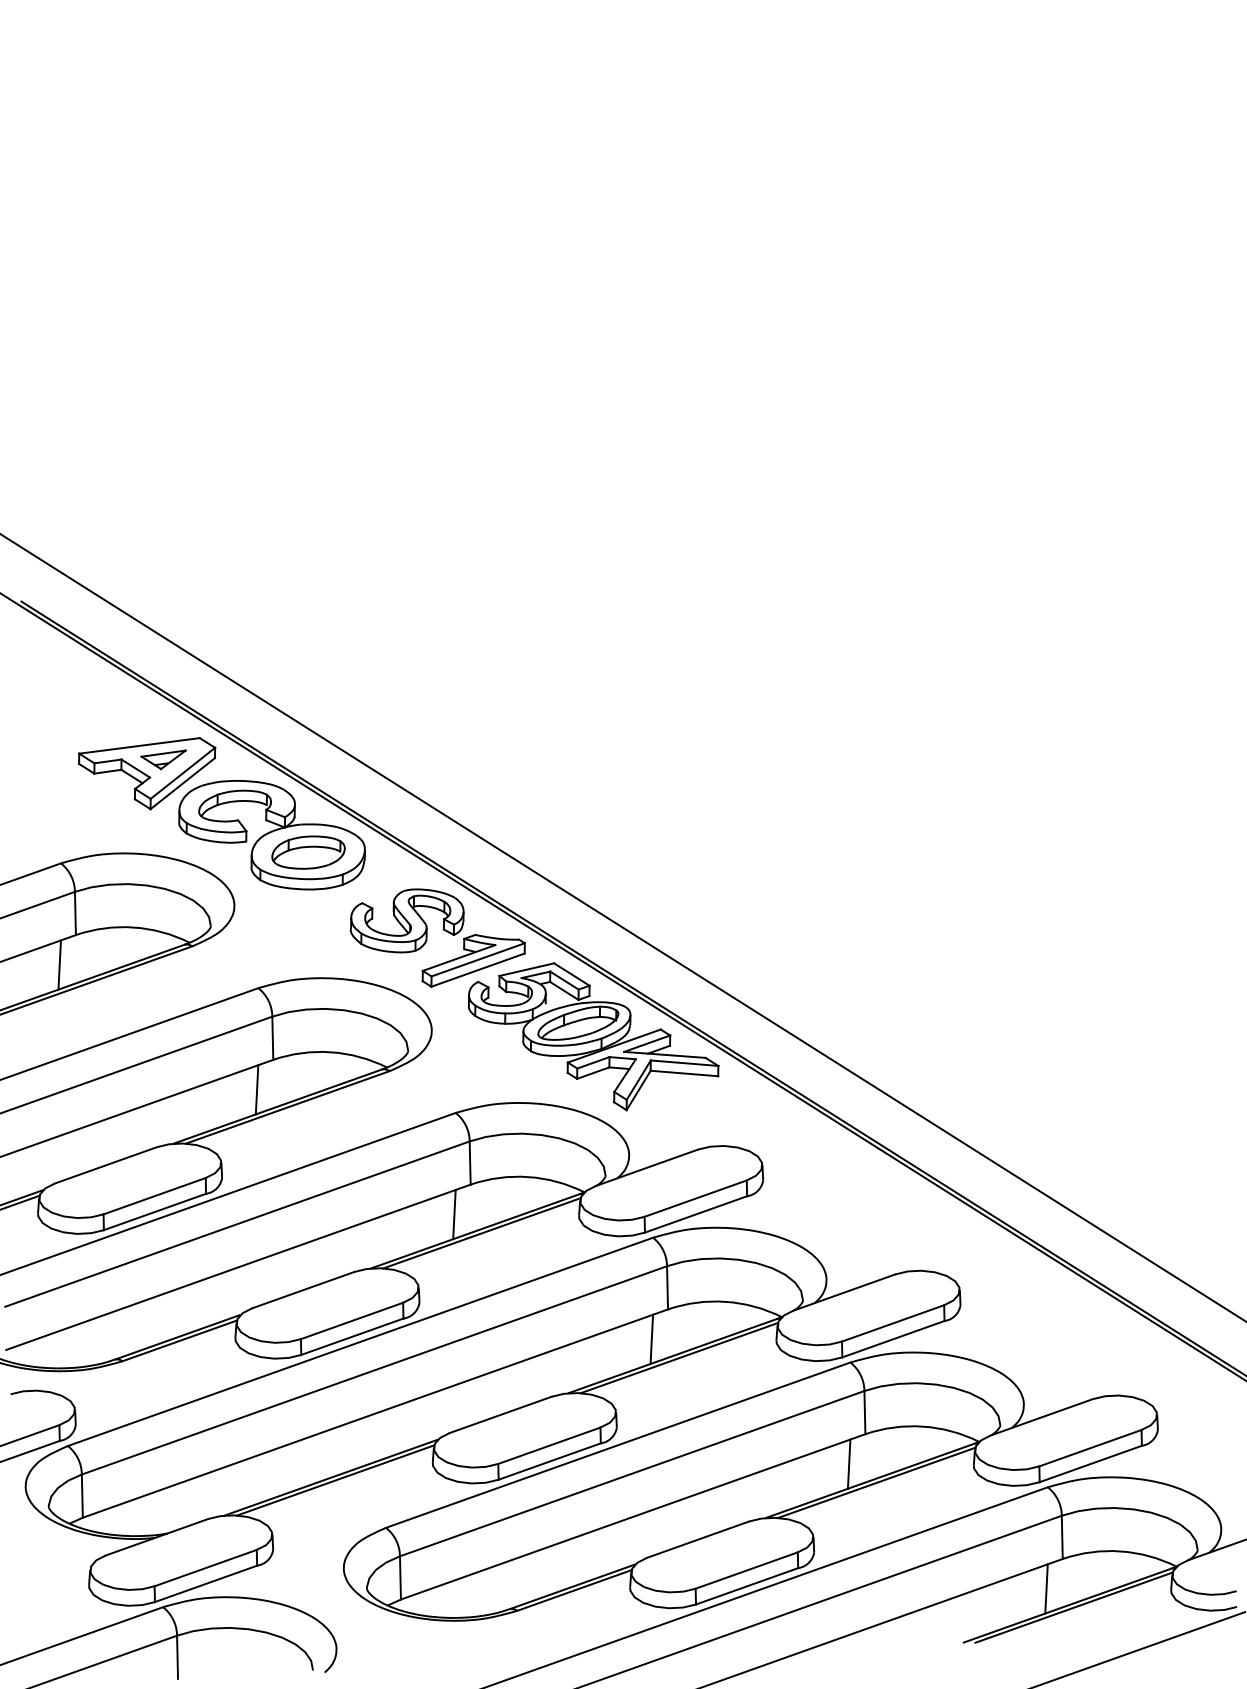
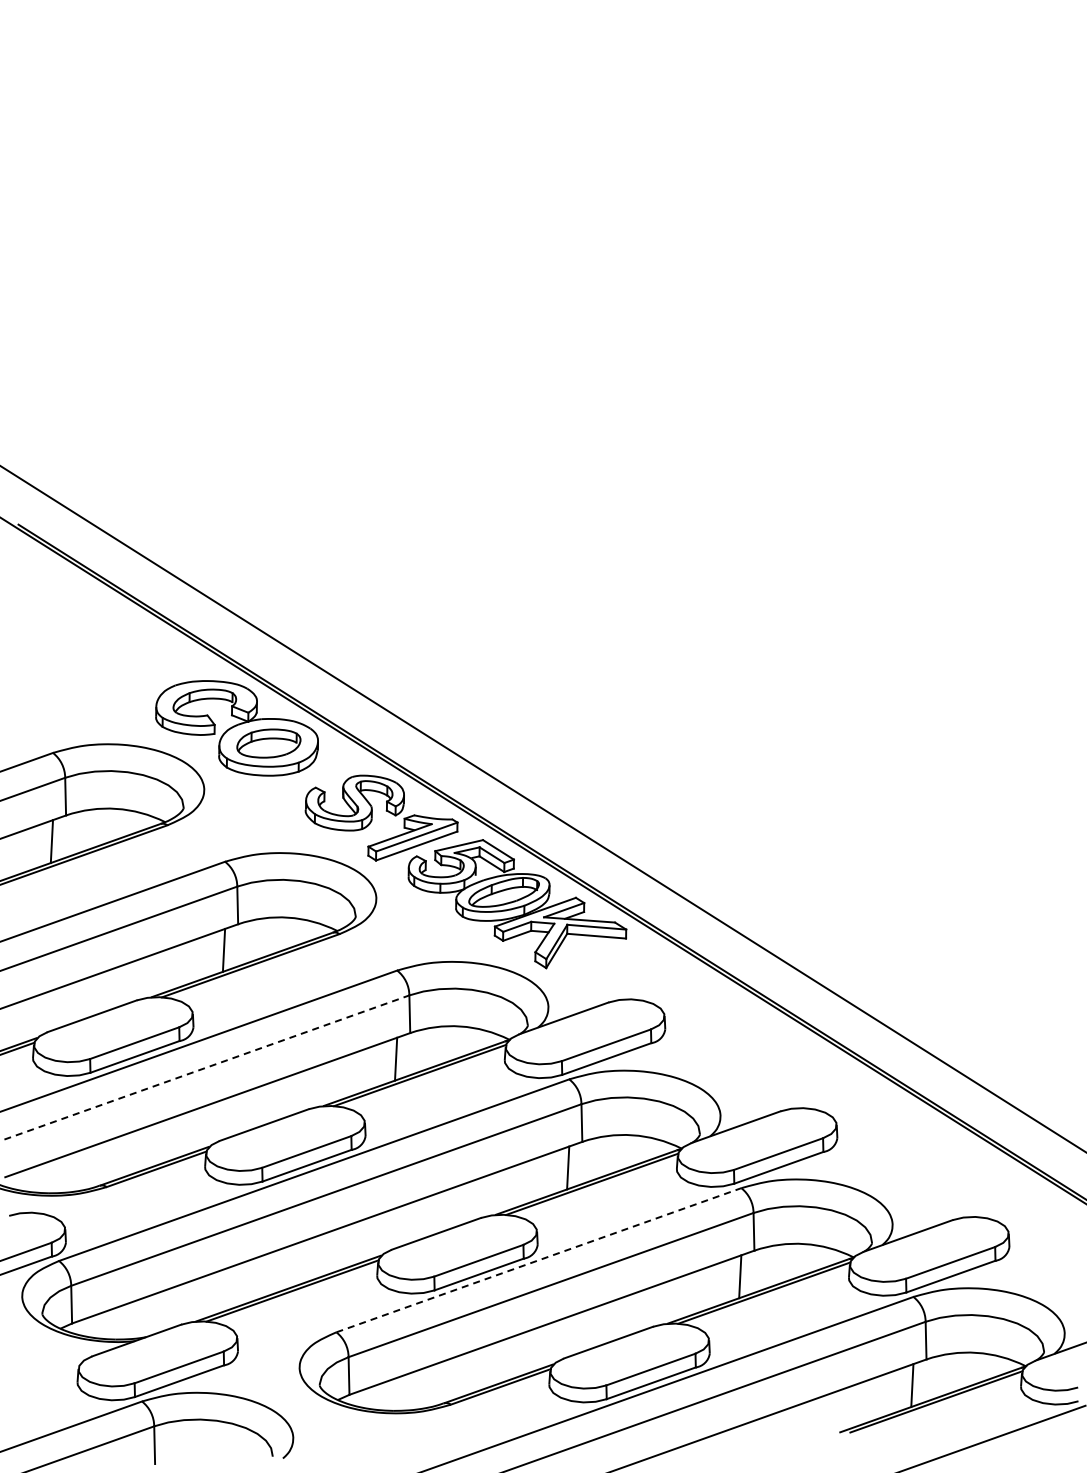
part: (146, 773) -> (127, 674), removed
line: (236, 1224) -> (206, 1067), solid -> dashed
line: (617, 1445) -> (538, 1260), solid -> dashed

